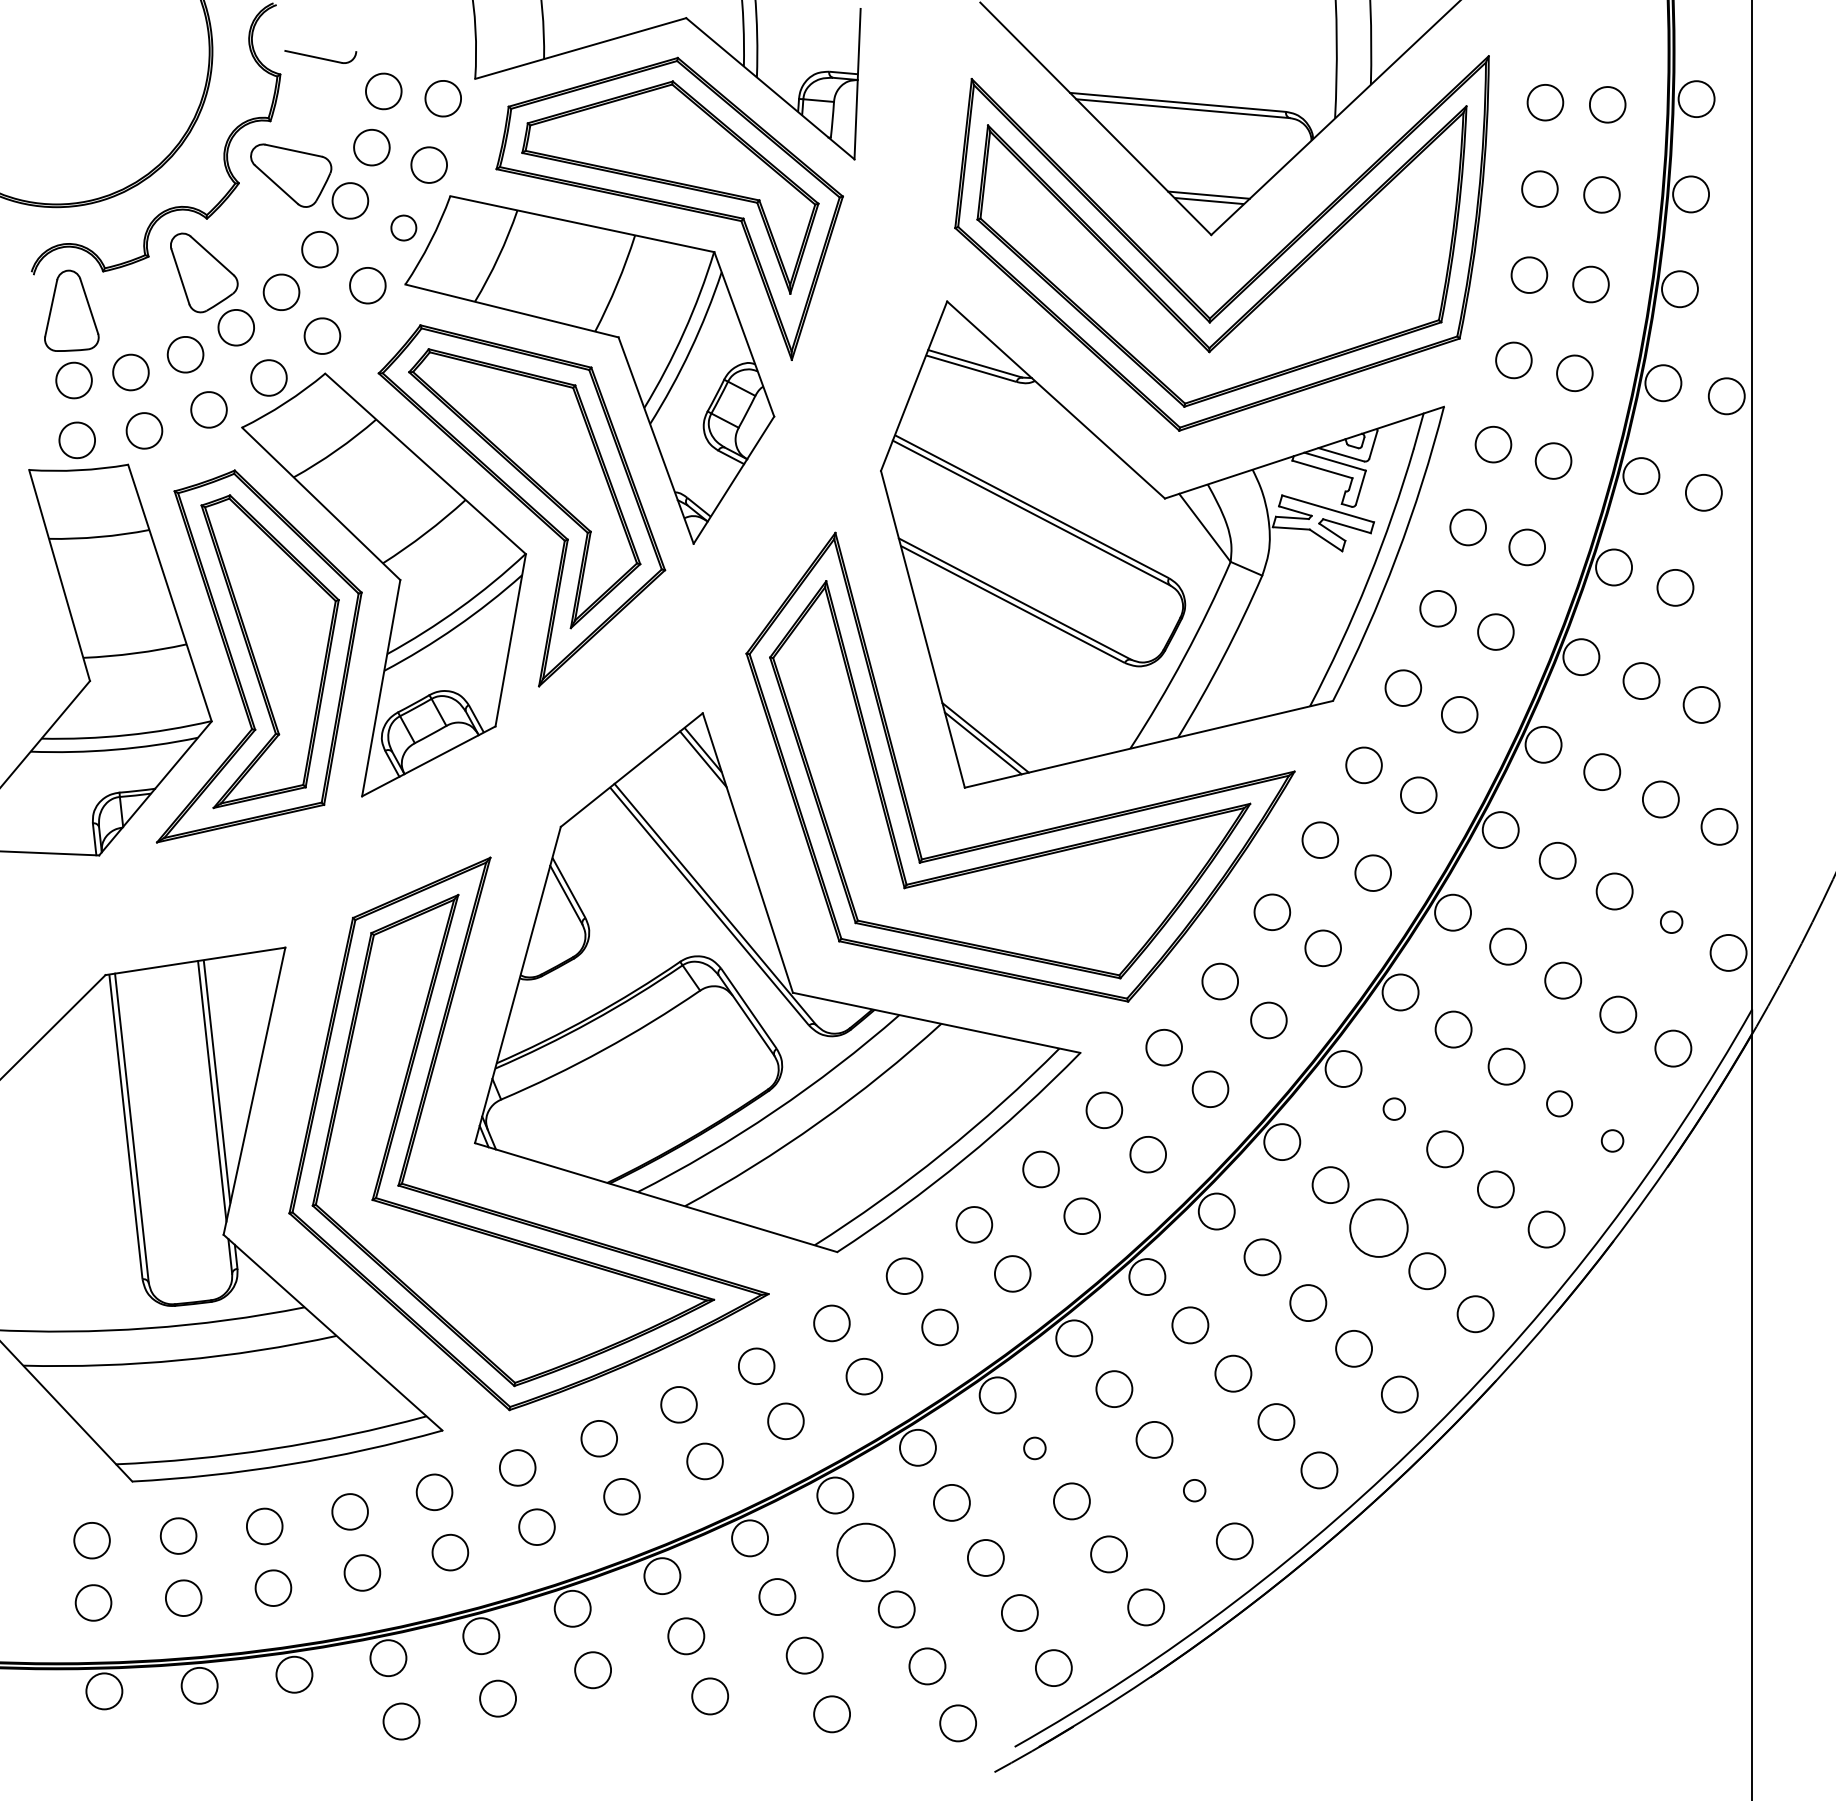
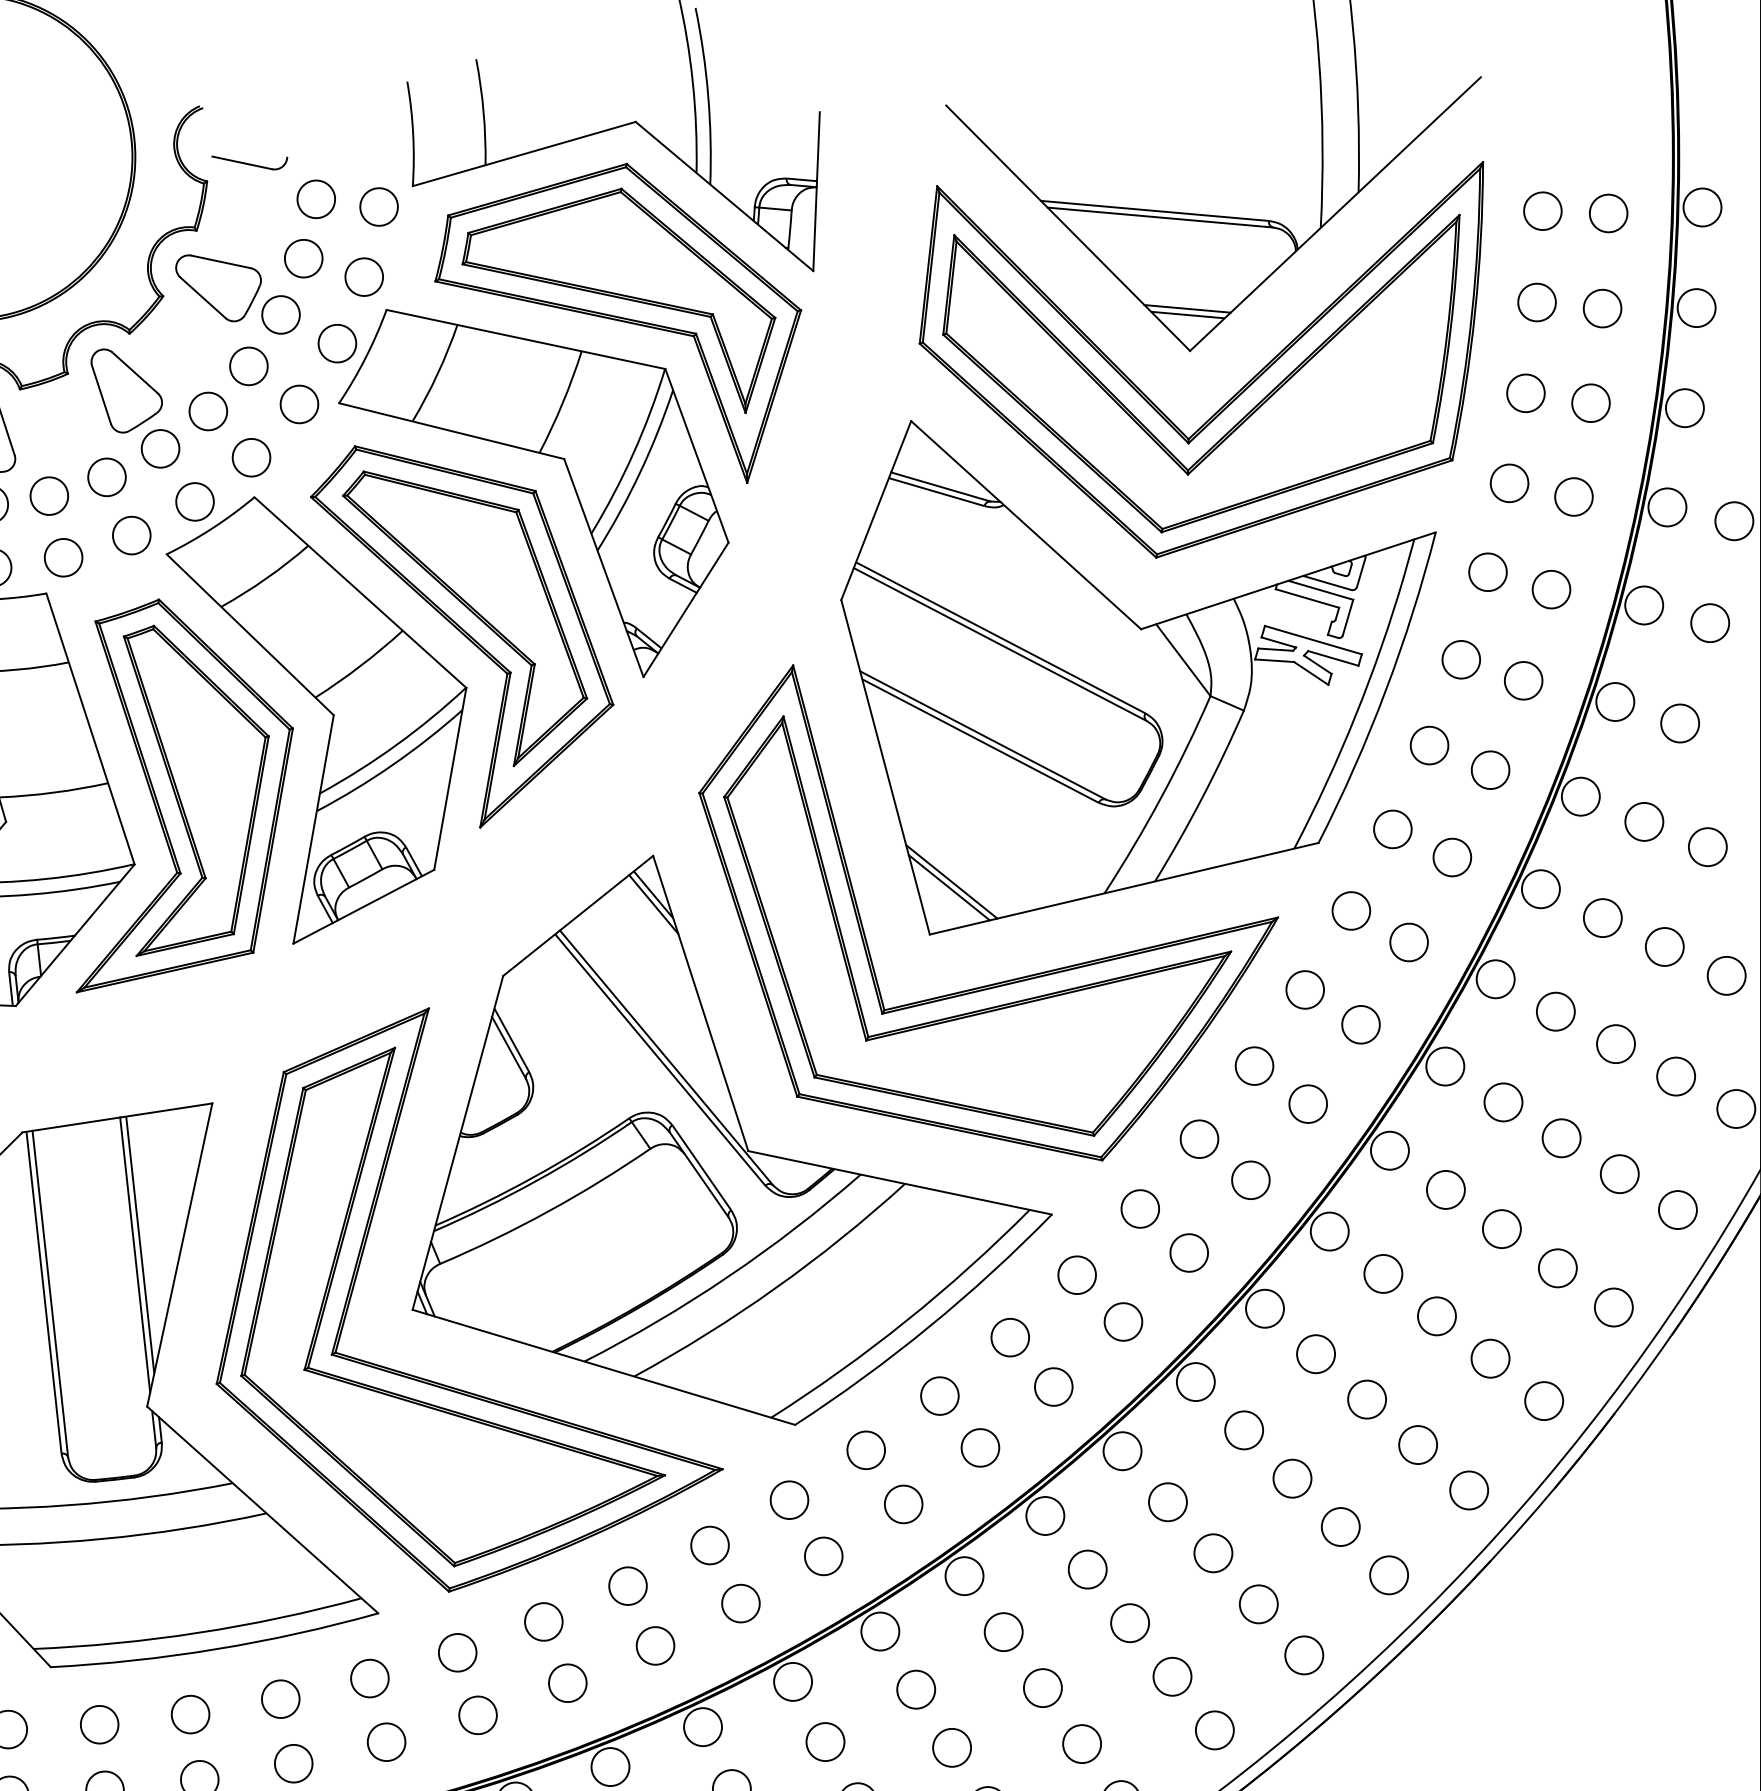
part: (403, 227) -> (337, 343), size x1.43
circle: (1671, 922) -> (1675, 1076), size x1.67
circle: (1559, 1103) -> (1557, 1267), size x1.43
circle: (1394, 1109) -> (1383, 1274), size x1.67
circle: (1612, 1140) -> (1613, 1307), size x1.67
circle: (1378, 1228) -> (1366, 1399), size x0.62
circle: (1034, 1448) -> (1003, 1632), size x1.67
circle: (1194, 1490) -> (1172, 1676), size x1.67
circle: (865, 1552) -> (824, 1742), size x0.62

